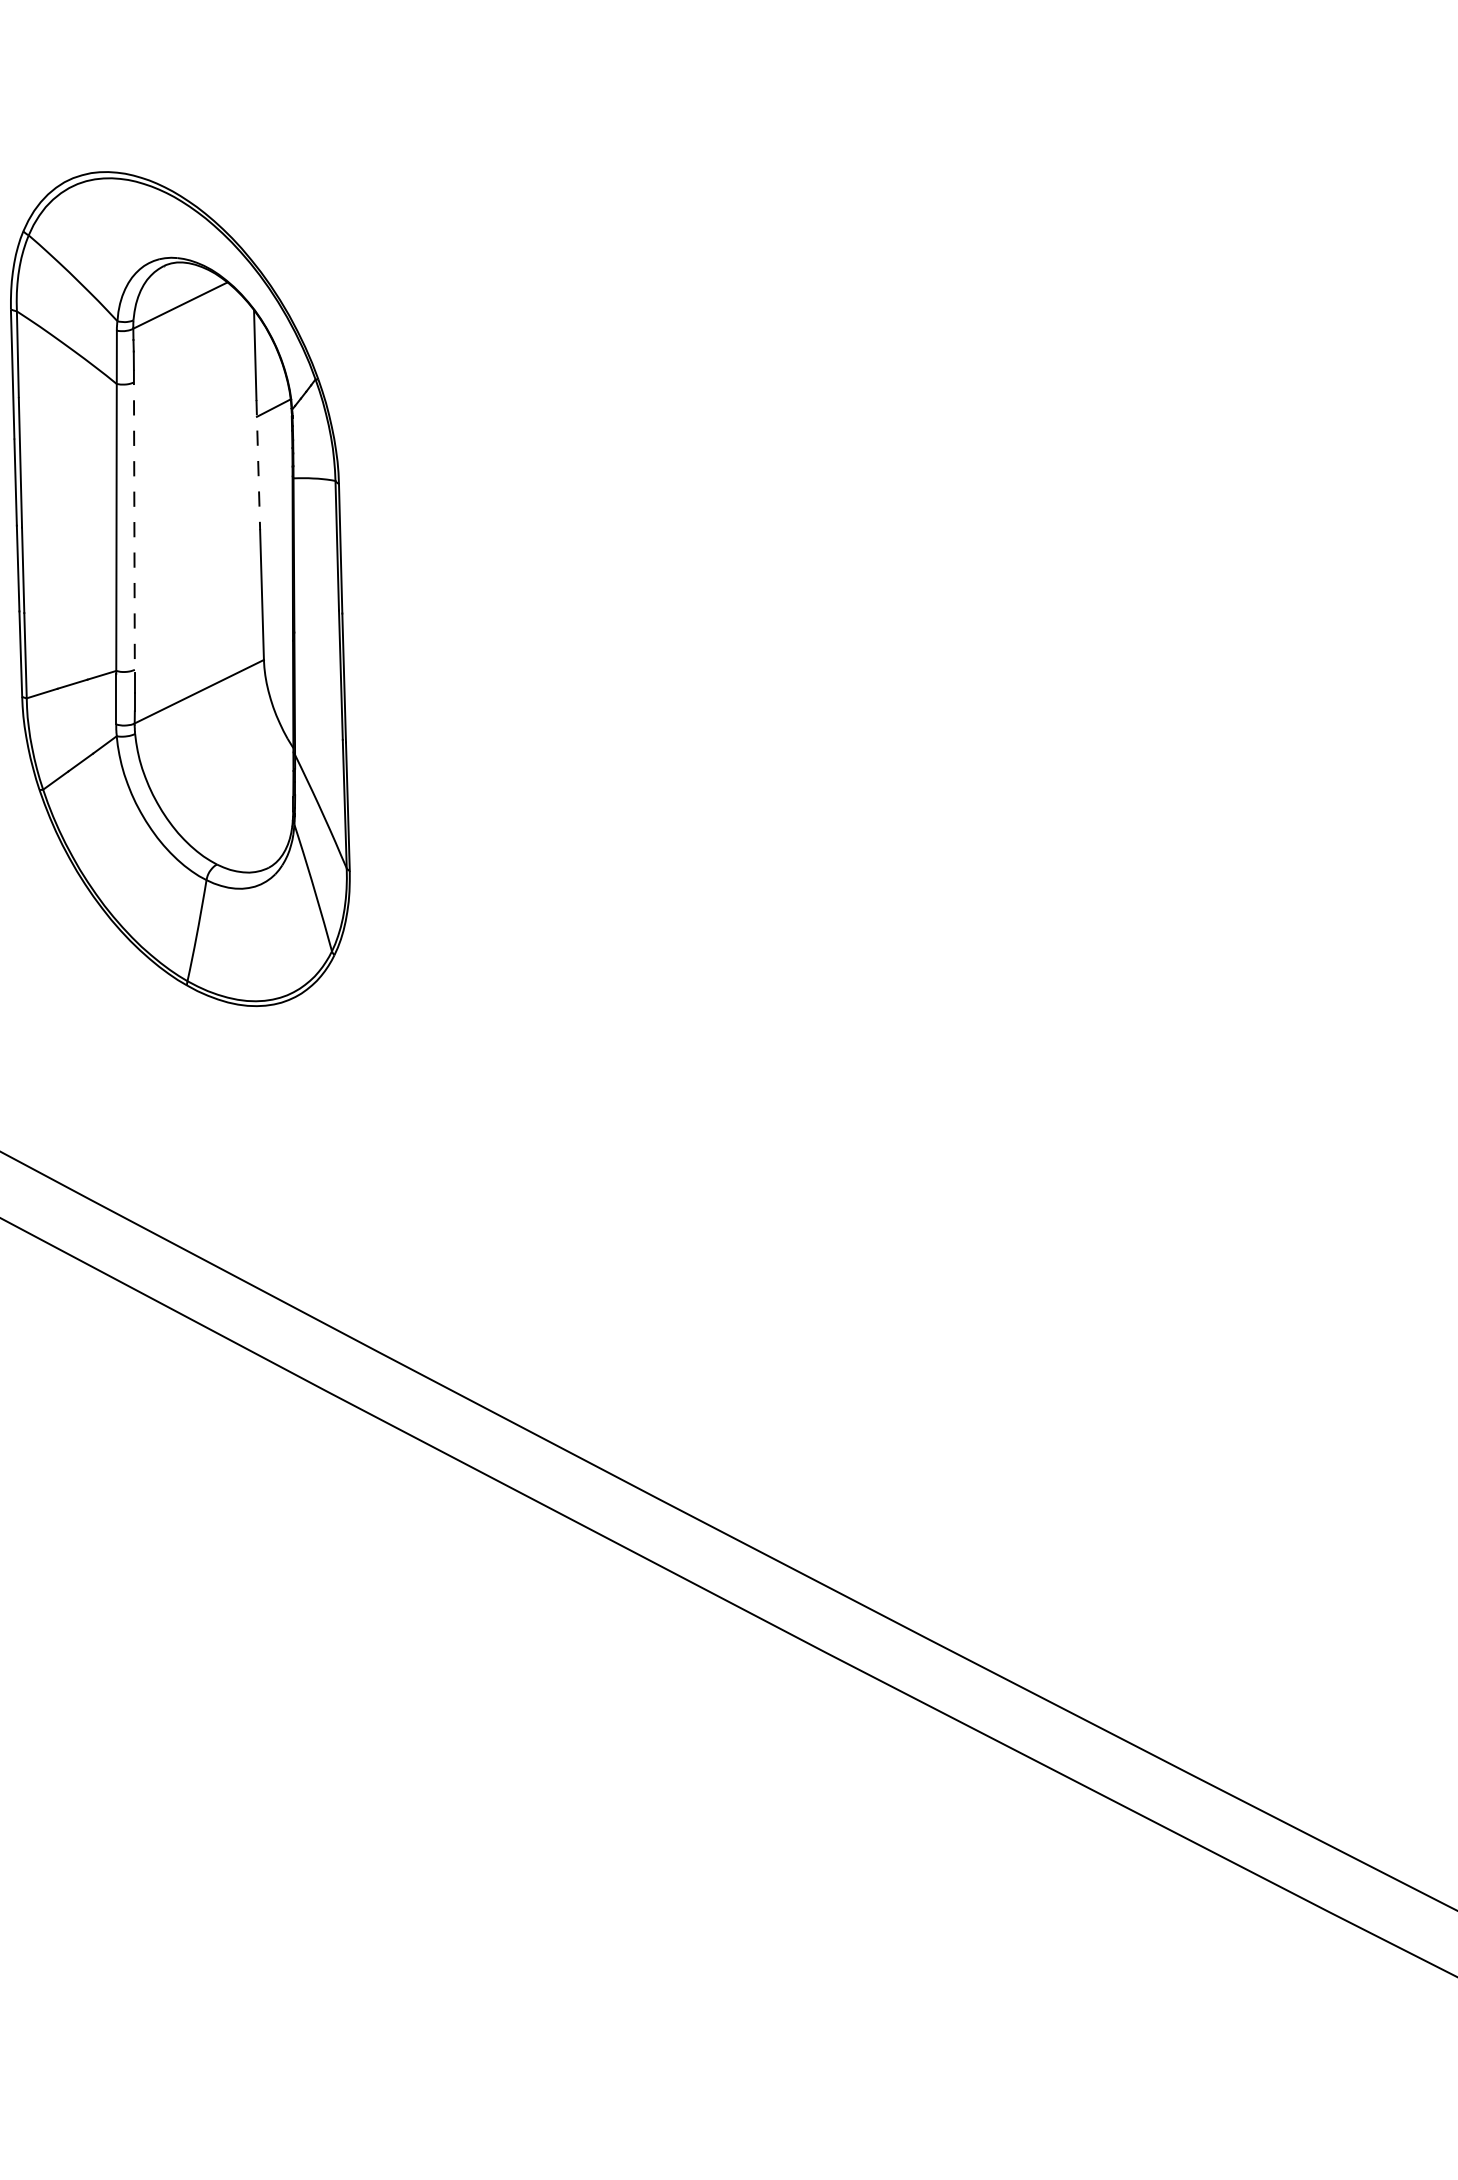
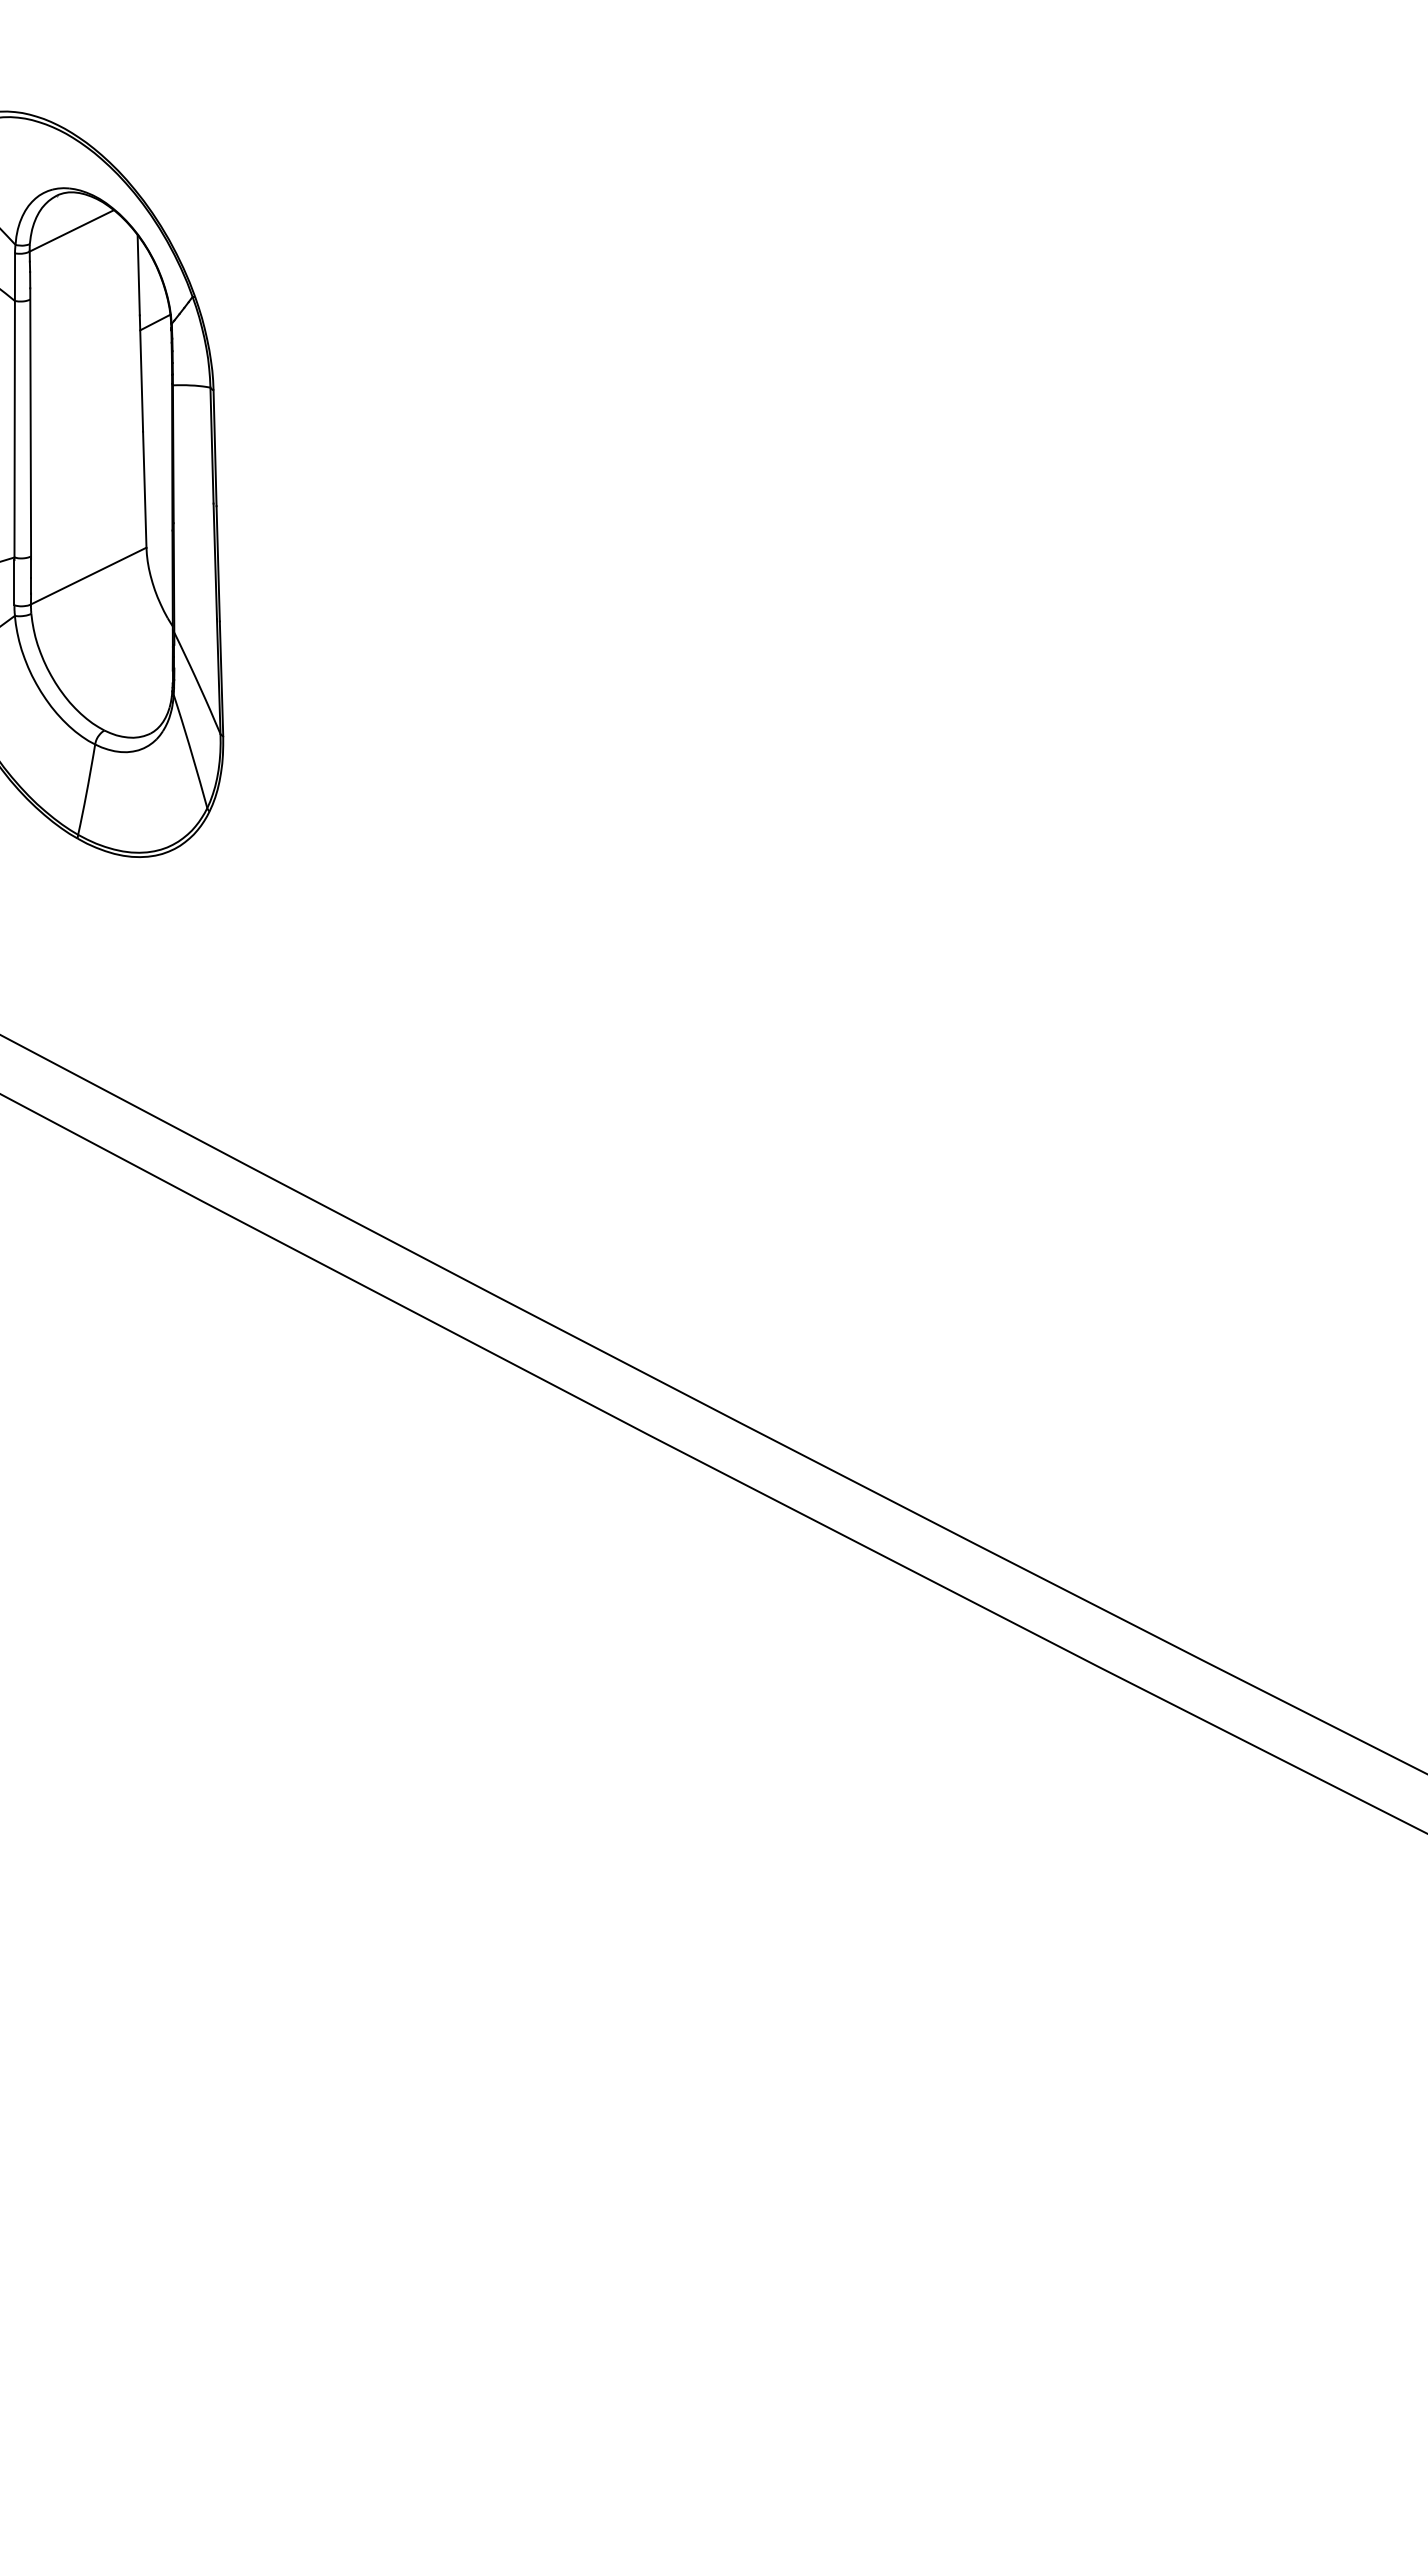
line: (258, 466) -> (141, 374), dashed -> solid
line: (134, 522) -> (30, 424), dashed -> solid

